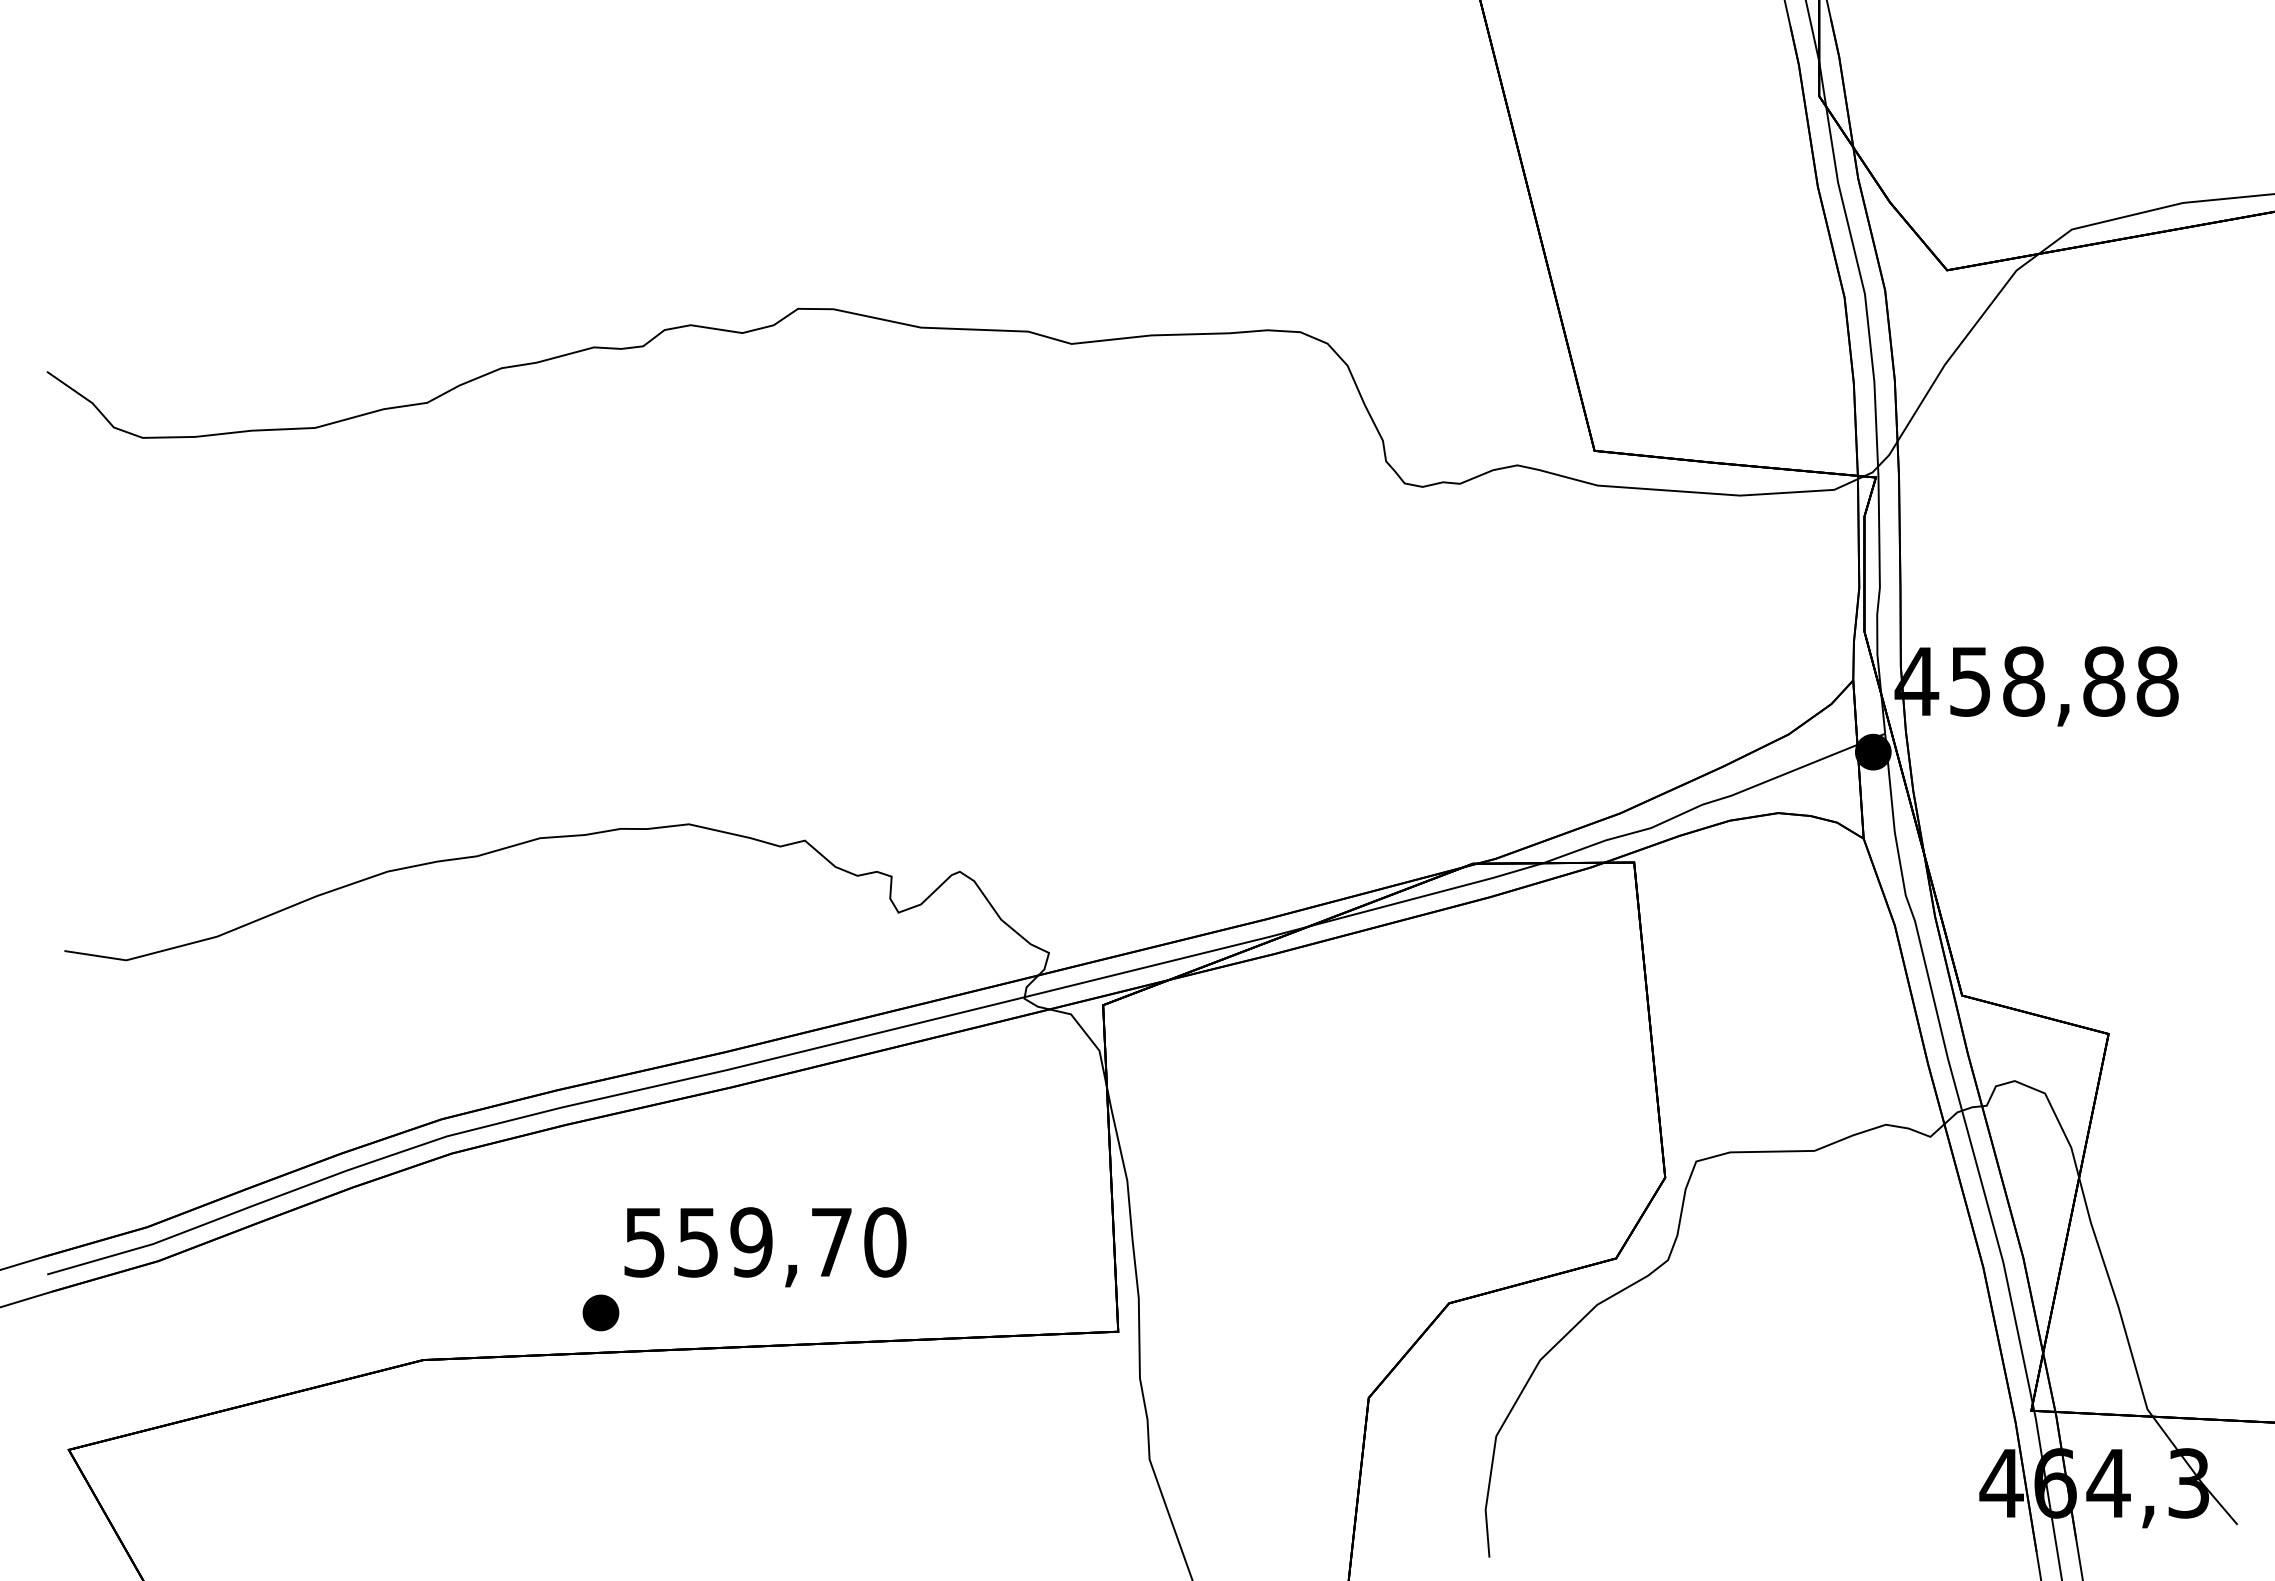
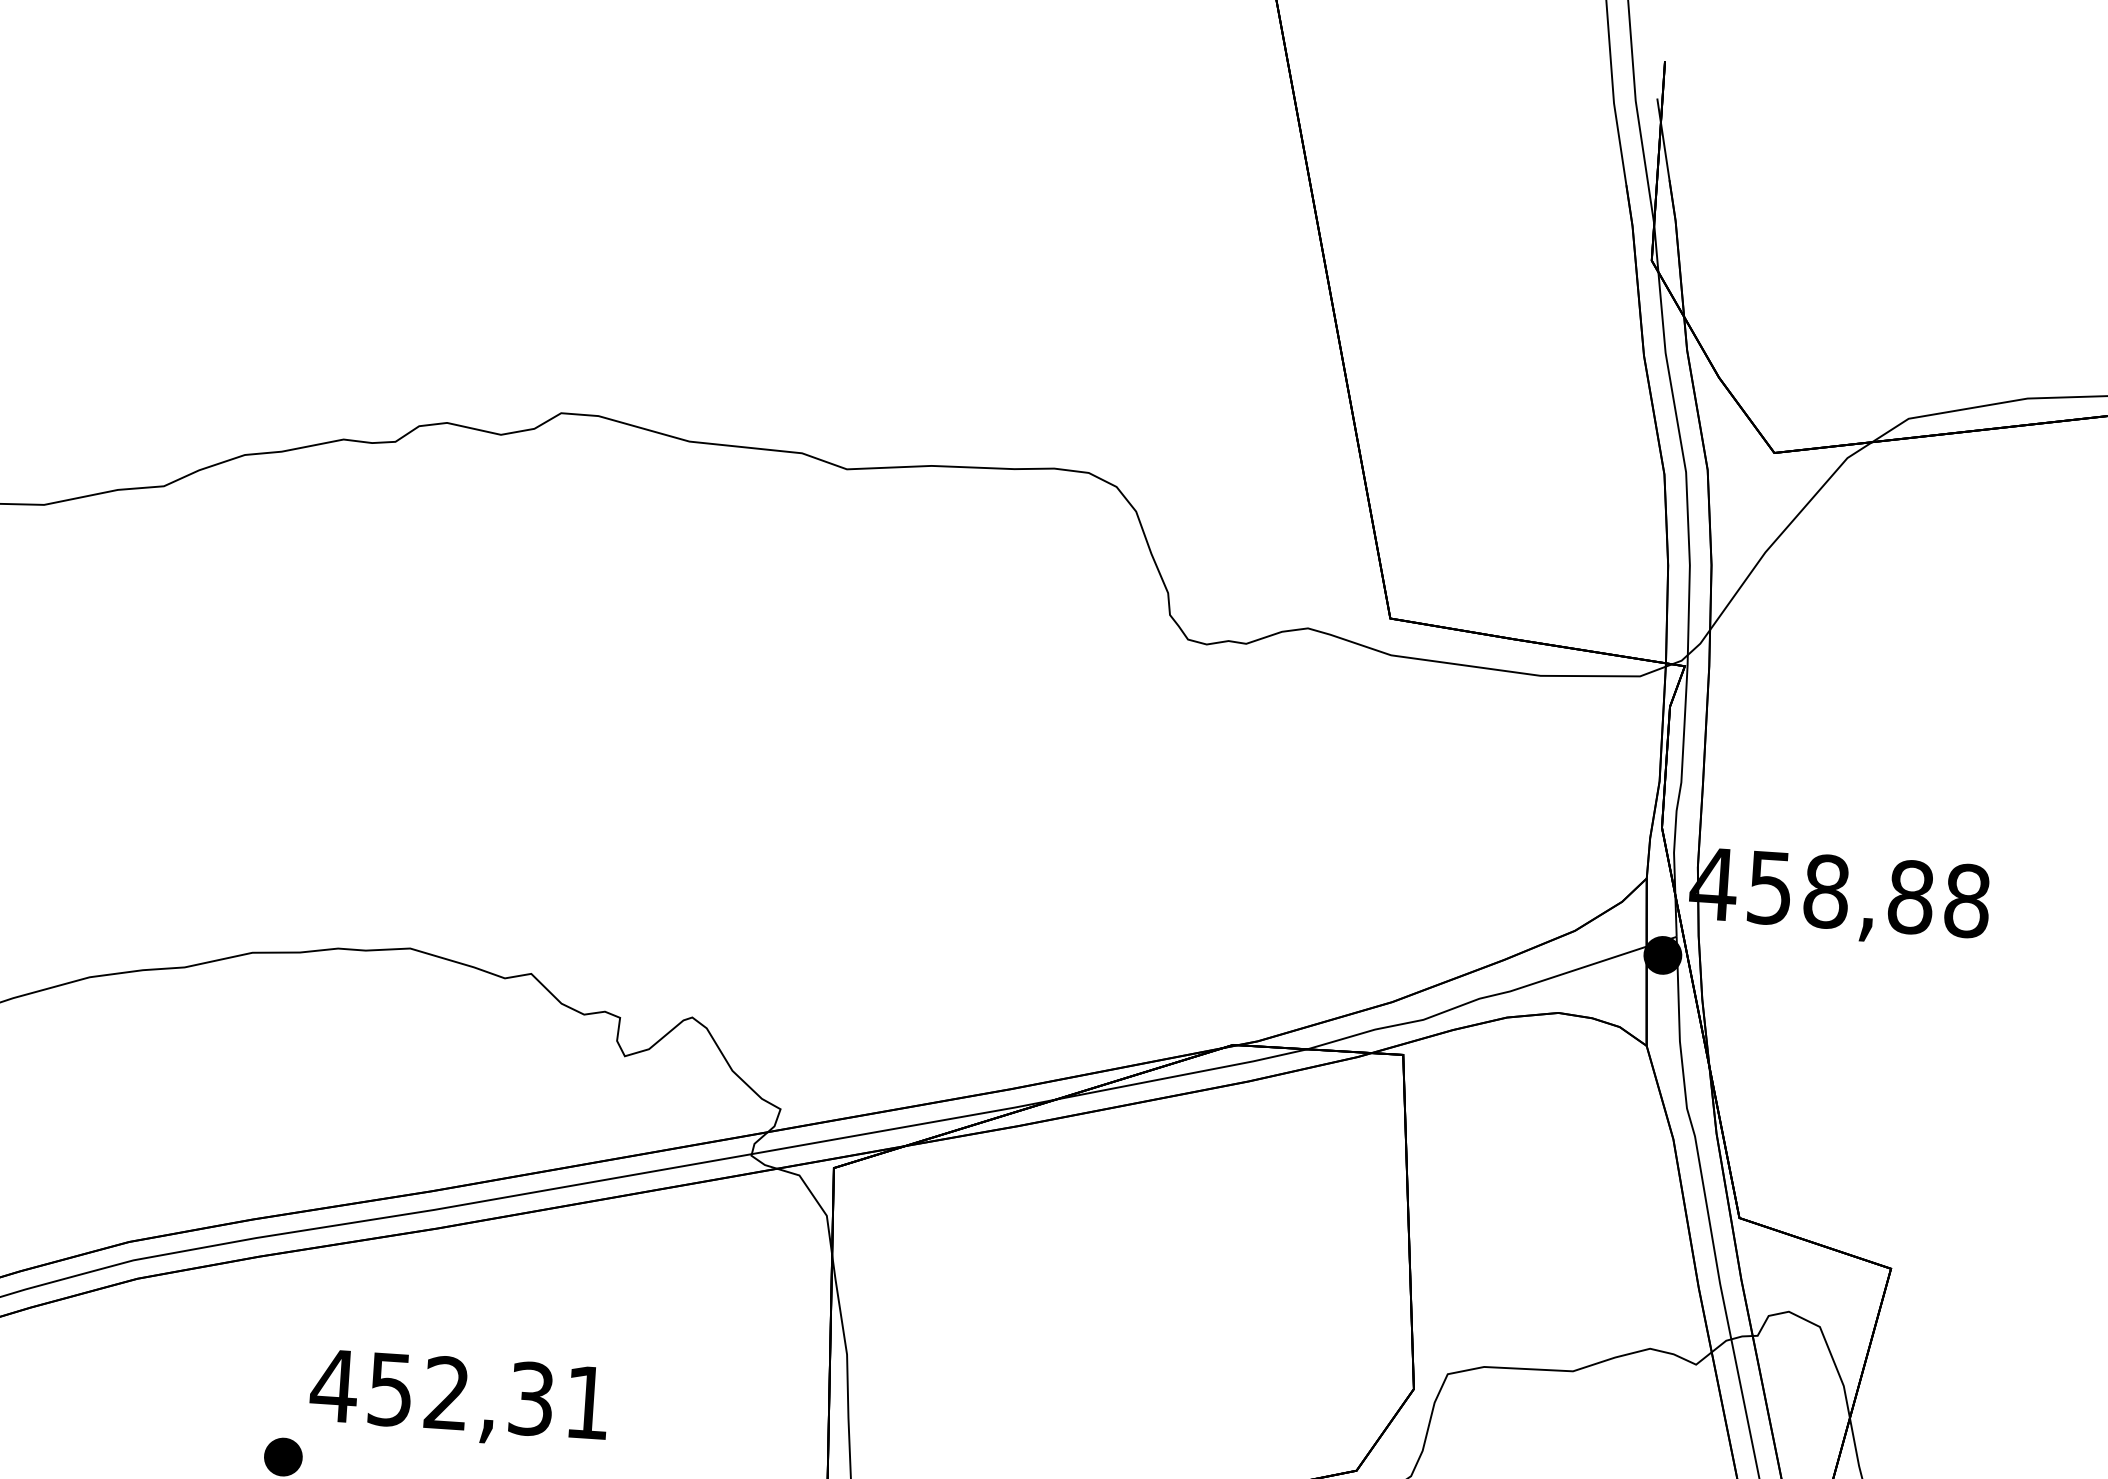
text: (764, 1242) -> (460, 1394), 559,70 -> 452,31

